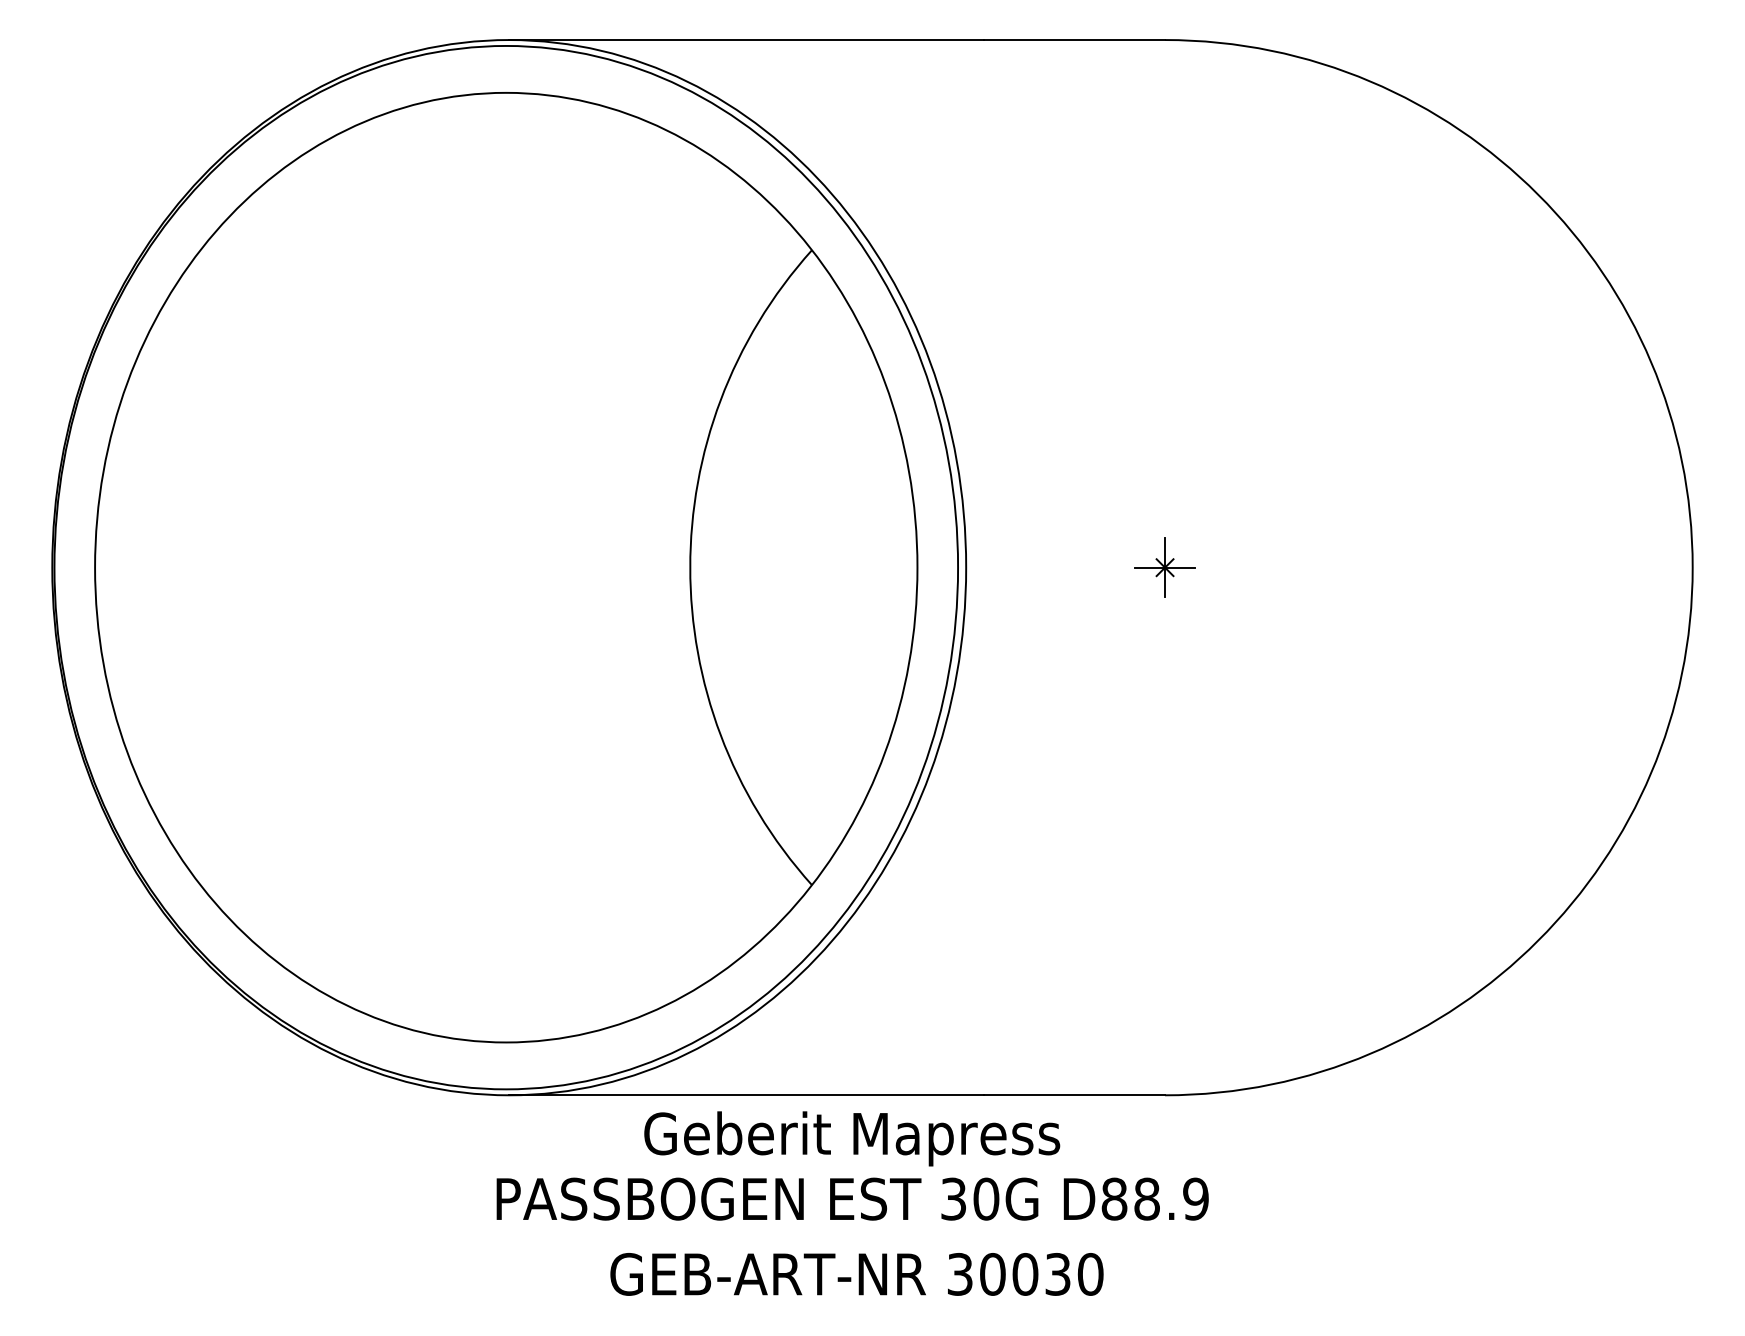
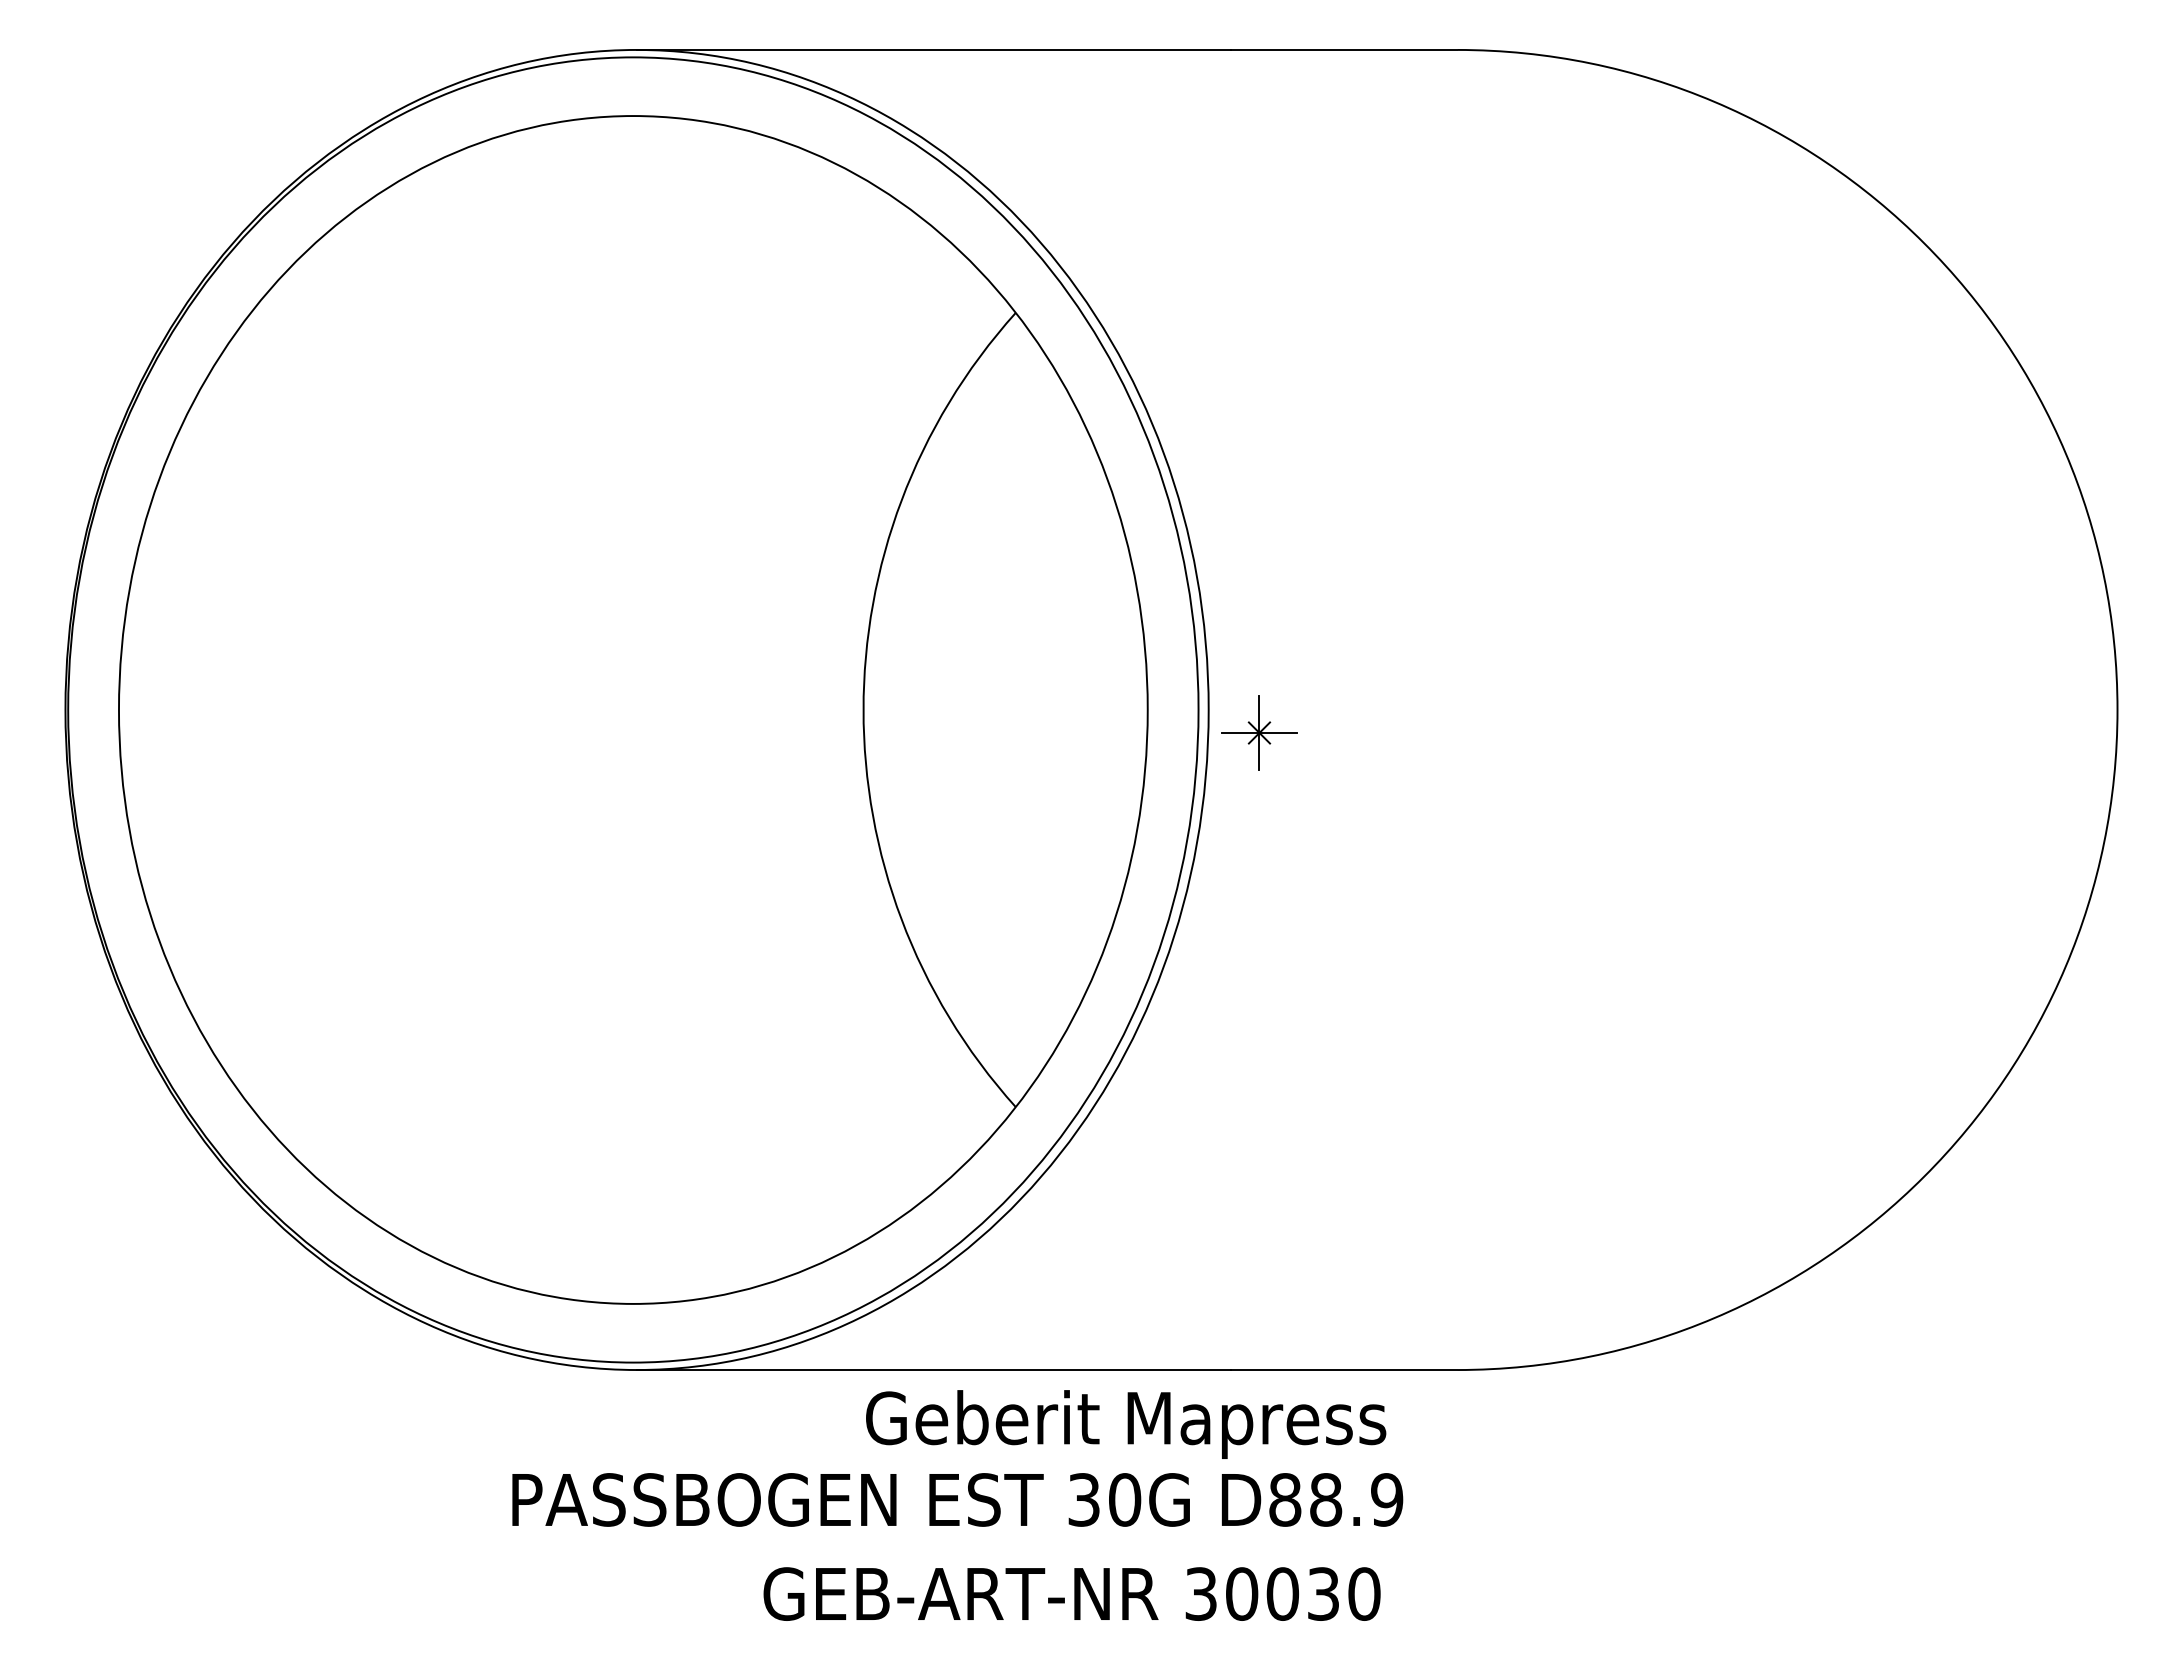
part: (1165, 567) -> (1259, 732), moved
text: (852, 1138) -> (1126, 1424), moved
text: (852, 1198) -> (957, 1499), moved

